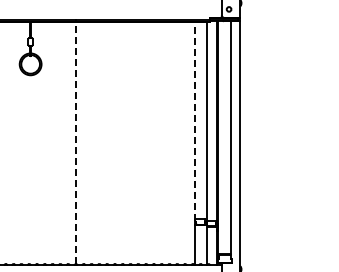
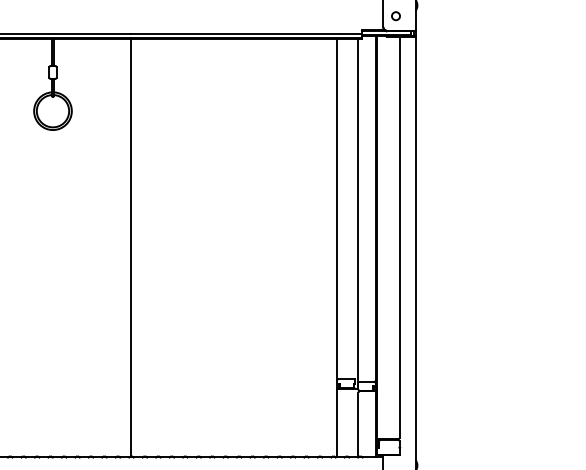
line: (194, 121) -> (336, 209), dashed -> solid
line: (76, 143) -> (132, 247), dashed -> solid

